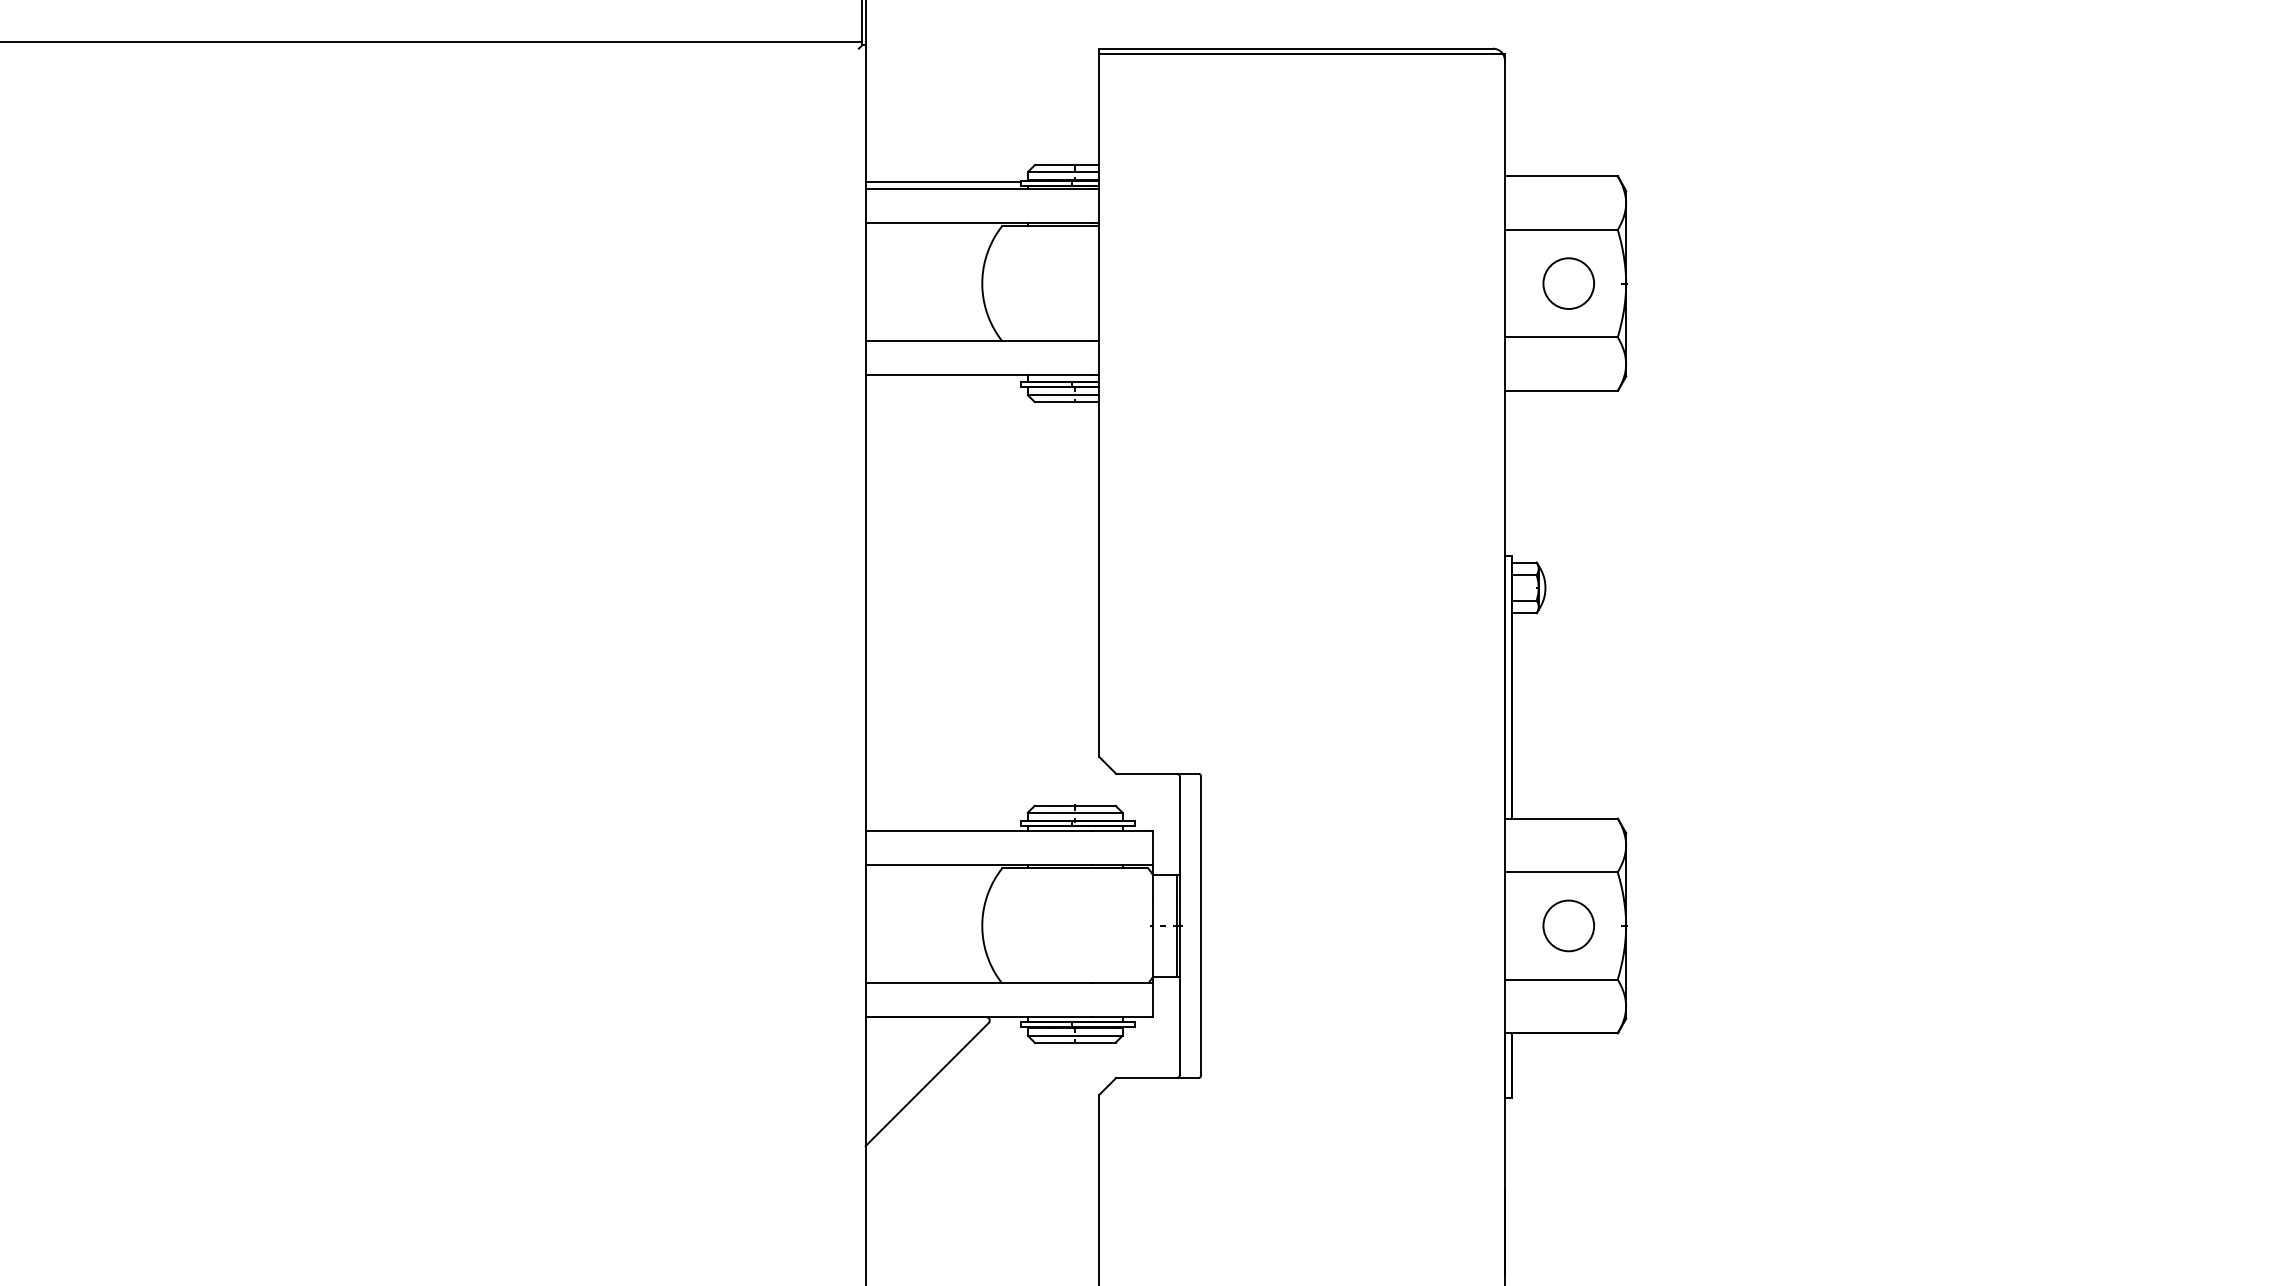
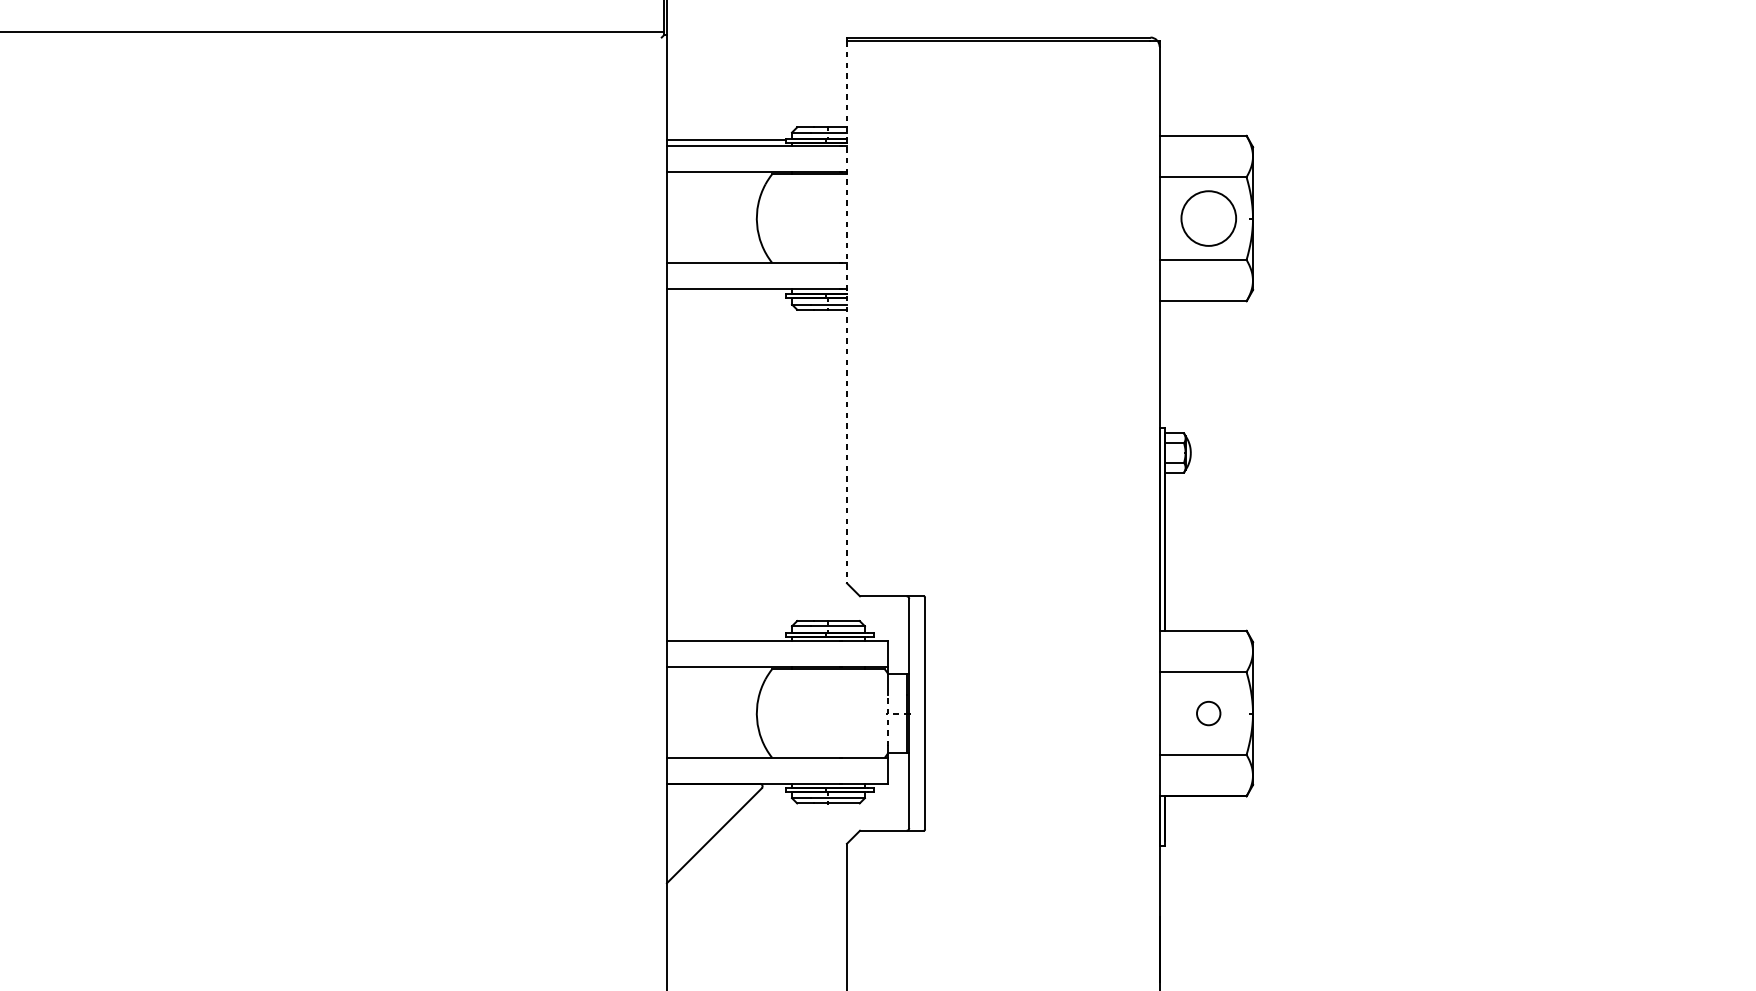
circle: (1568, 283) -> (1208, 218), size x1.4
line: (1099, 405) -> (847, 312), solid -> dashed
circle: (1568, 925) -> (1208, 713), size x0.6
line: (1153, 934) -> (888, 720), solid -> dashed

